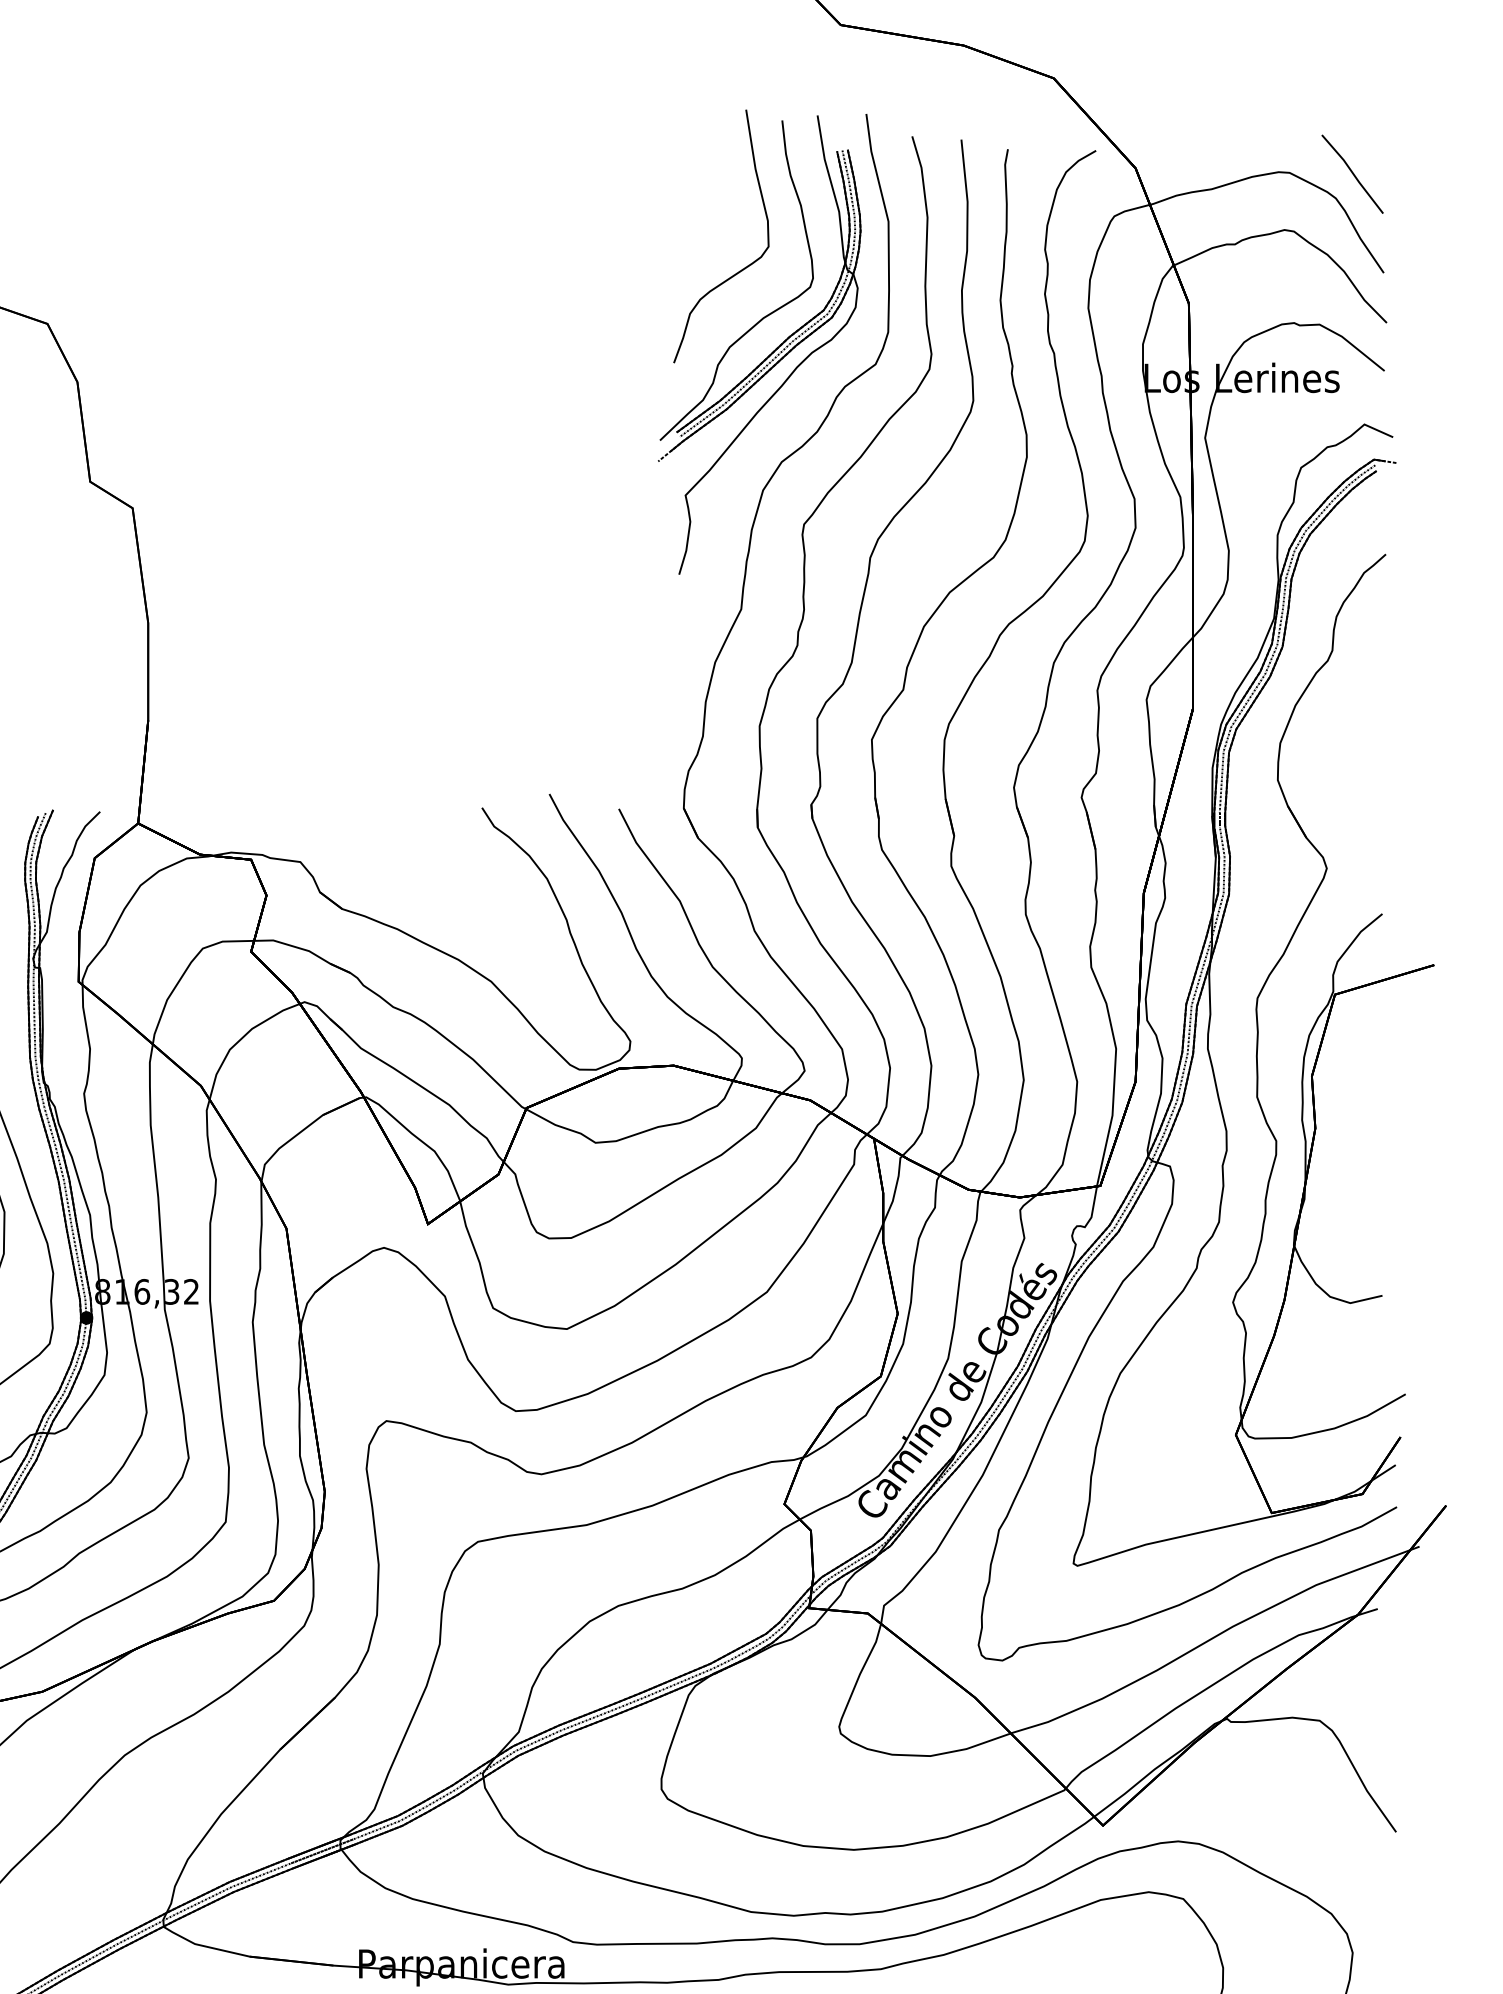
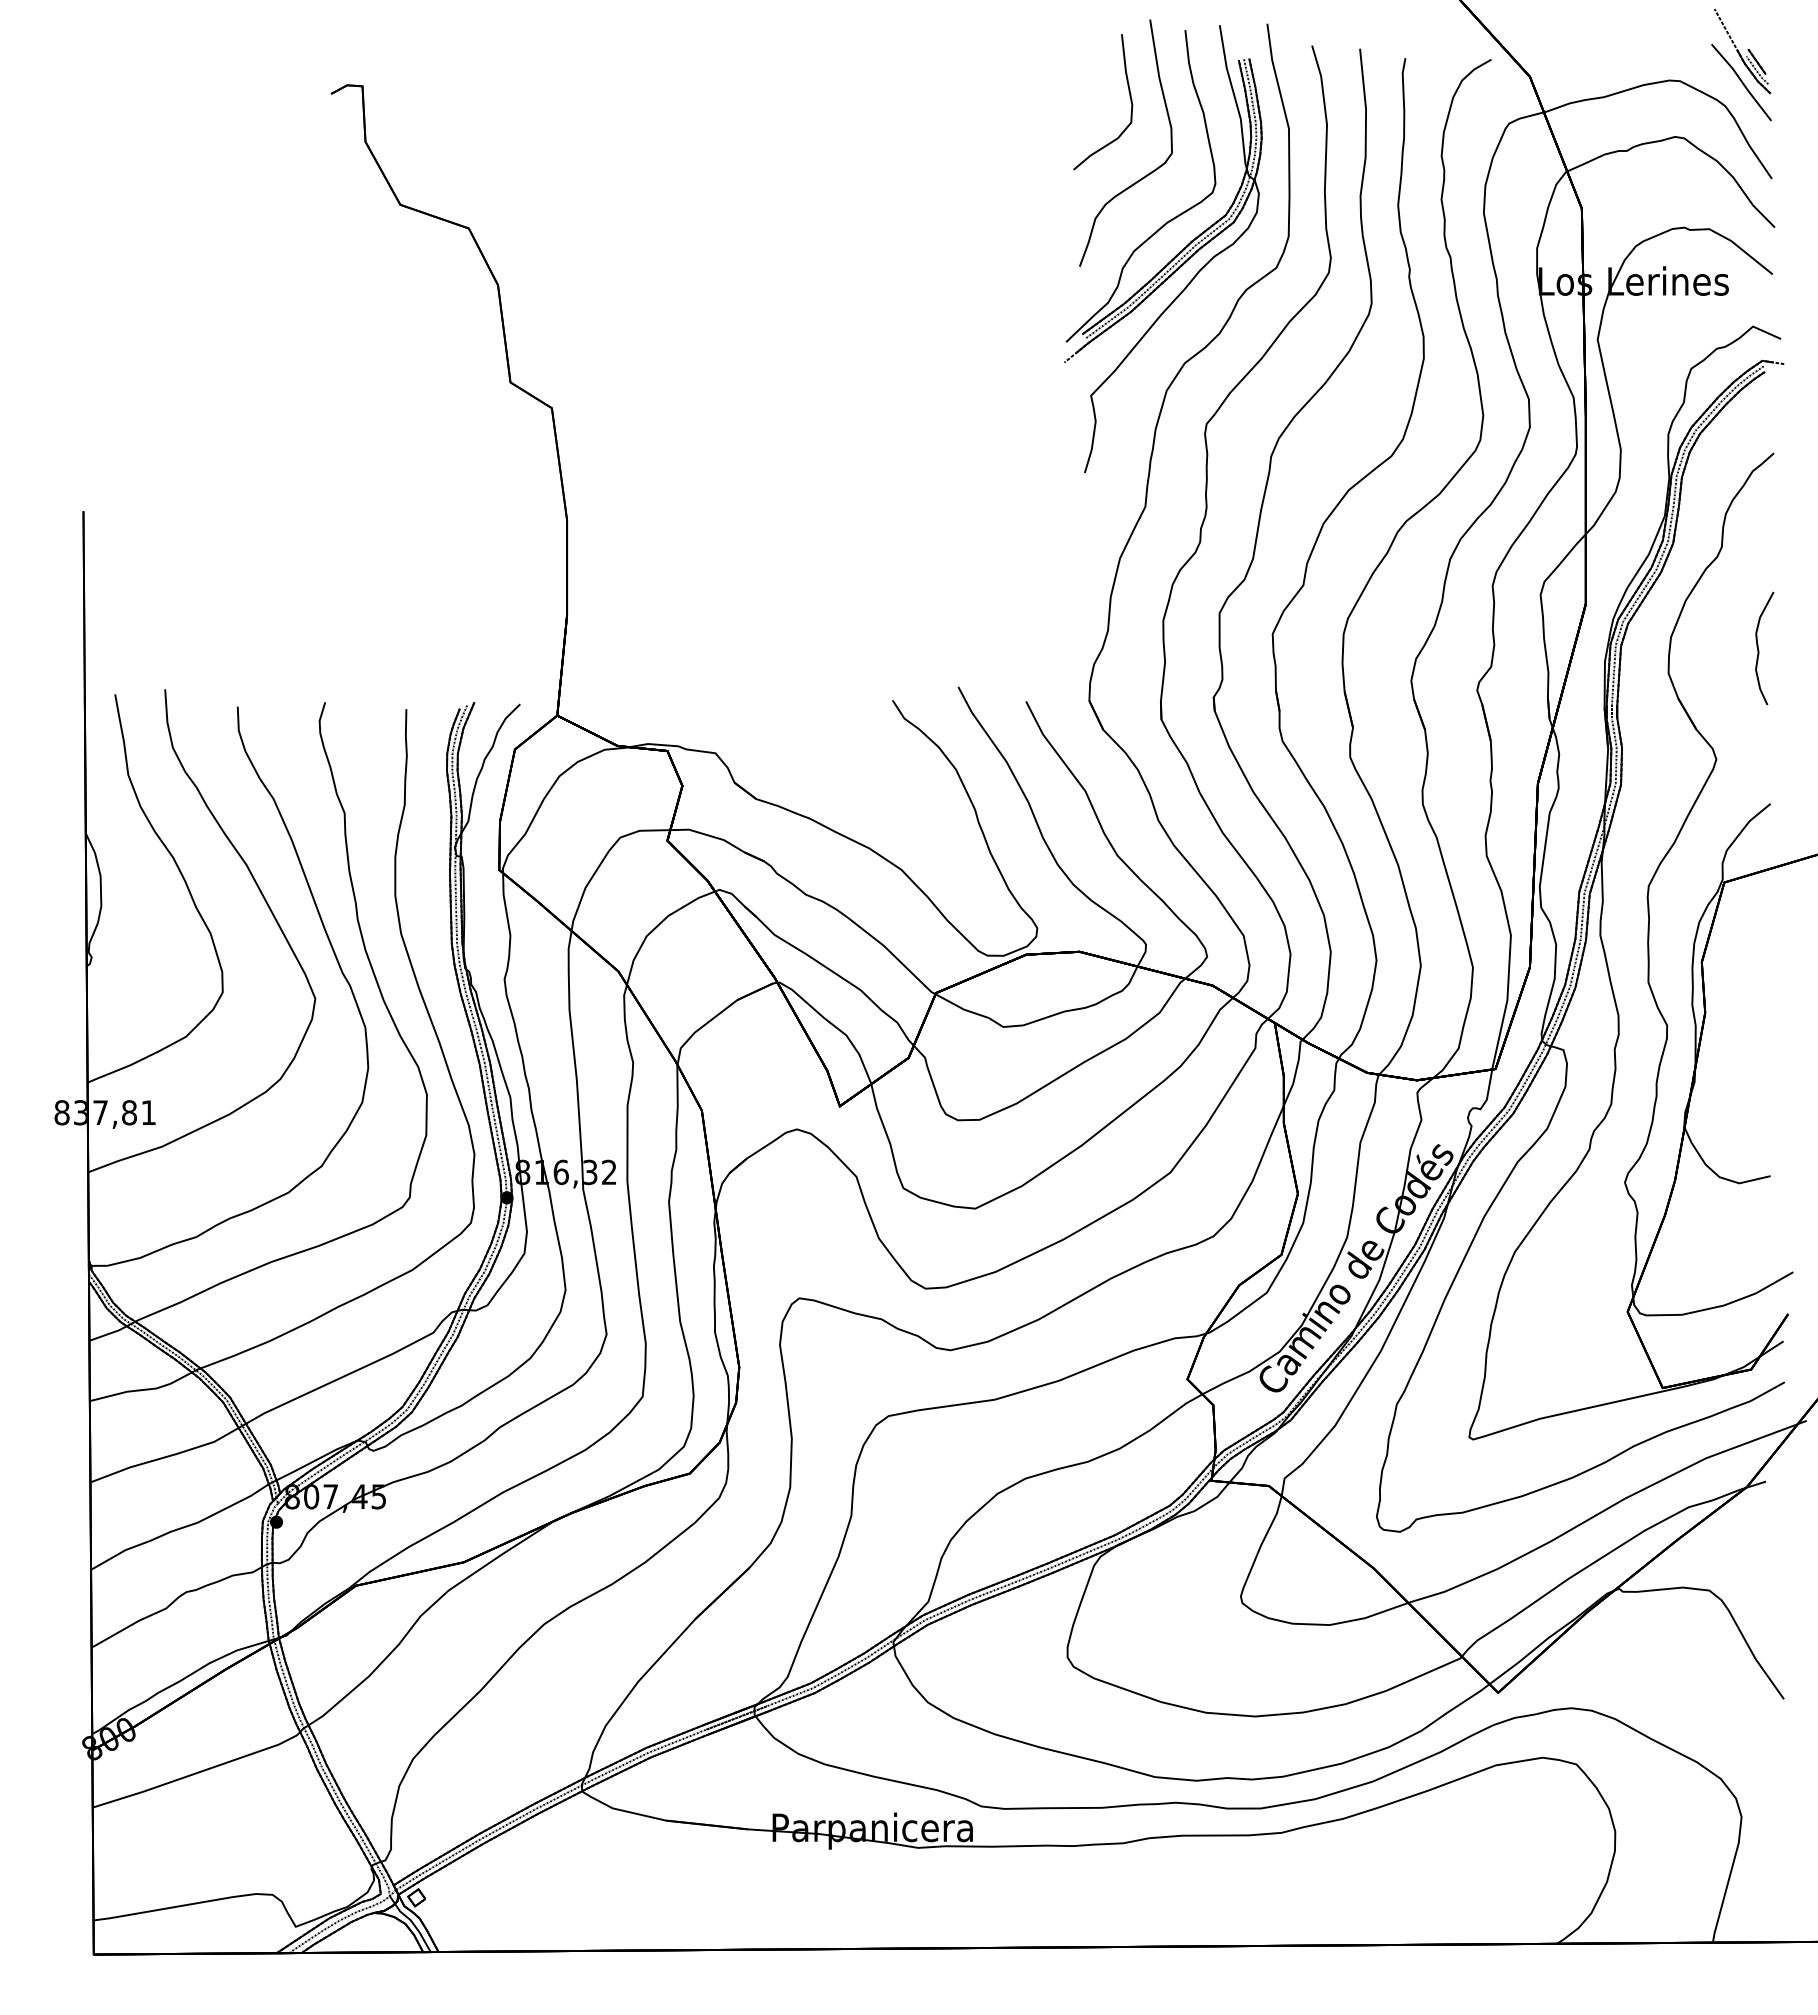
part: (1353, 142) -> (1742, 51), added
part: (724, 188) -> (1129, 96), added
curve: (1371, 756) -> (1759, 650), added

